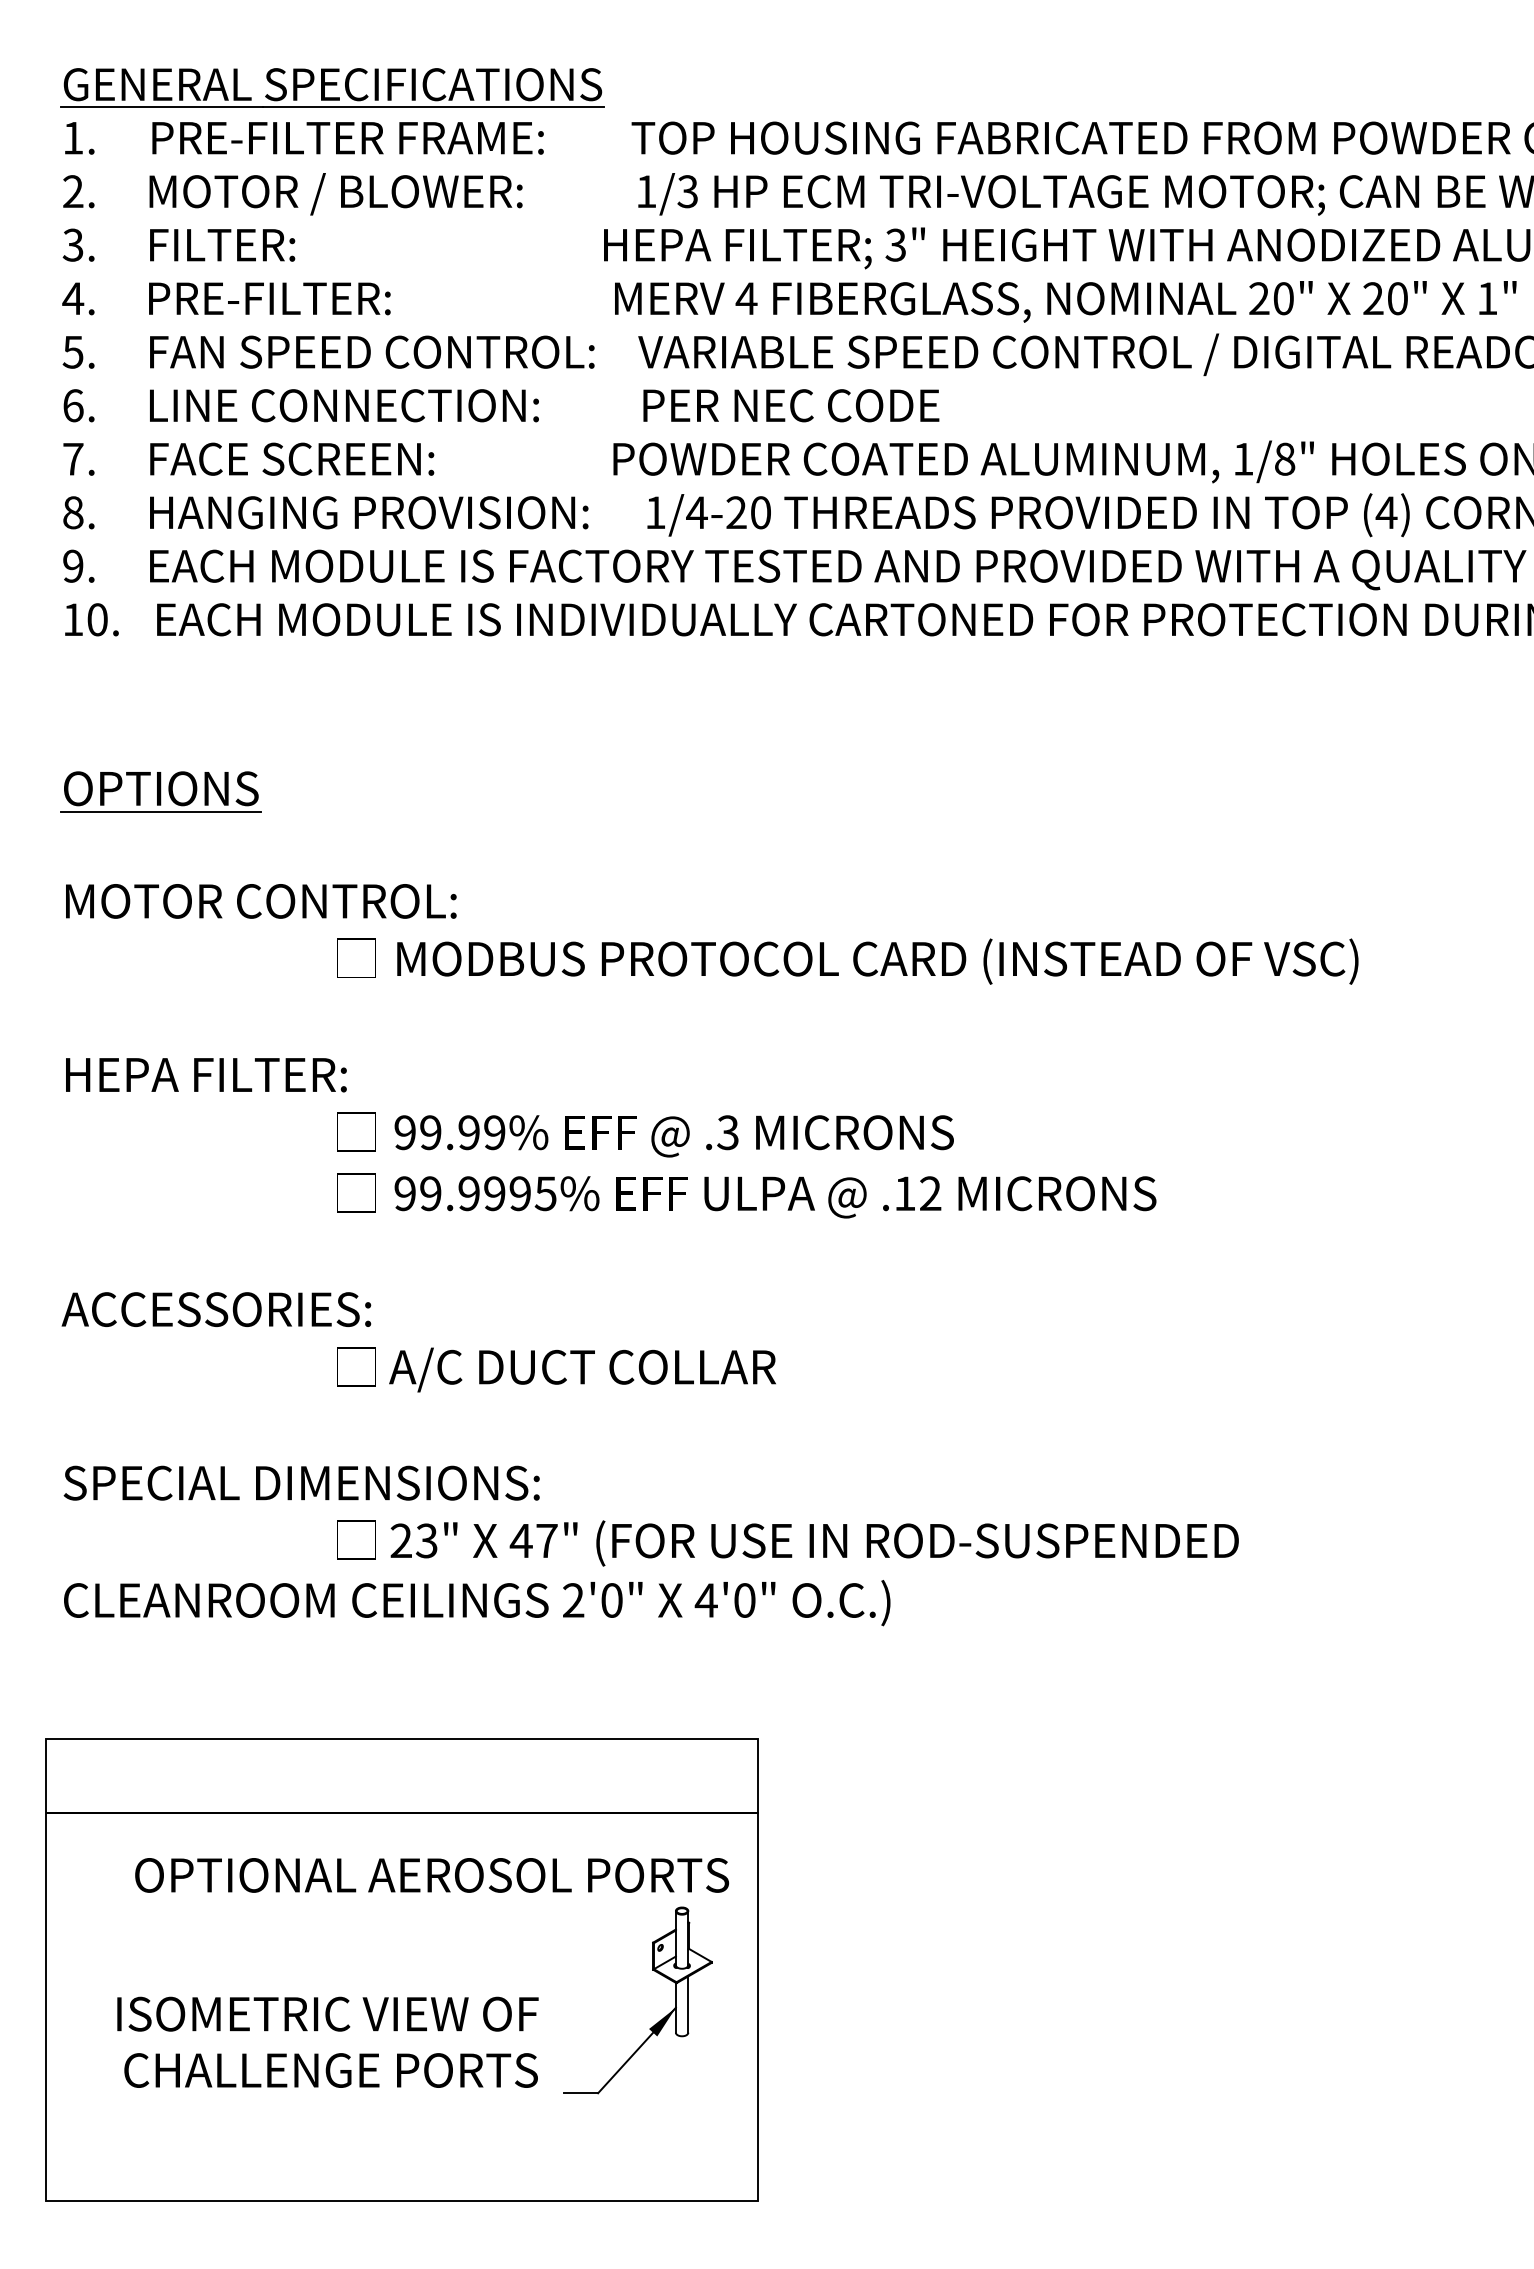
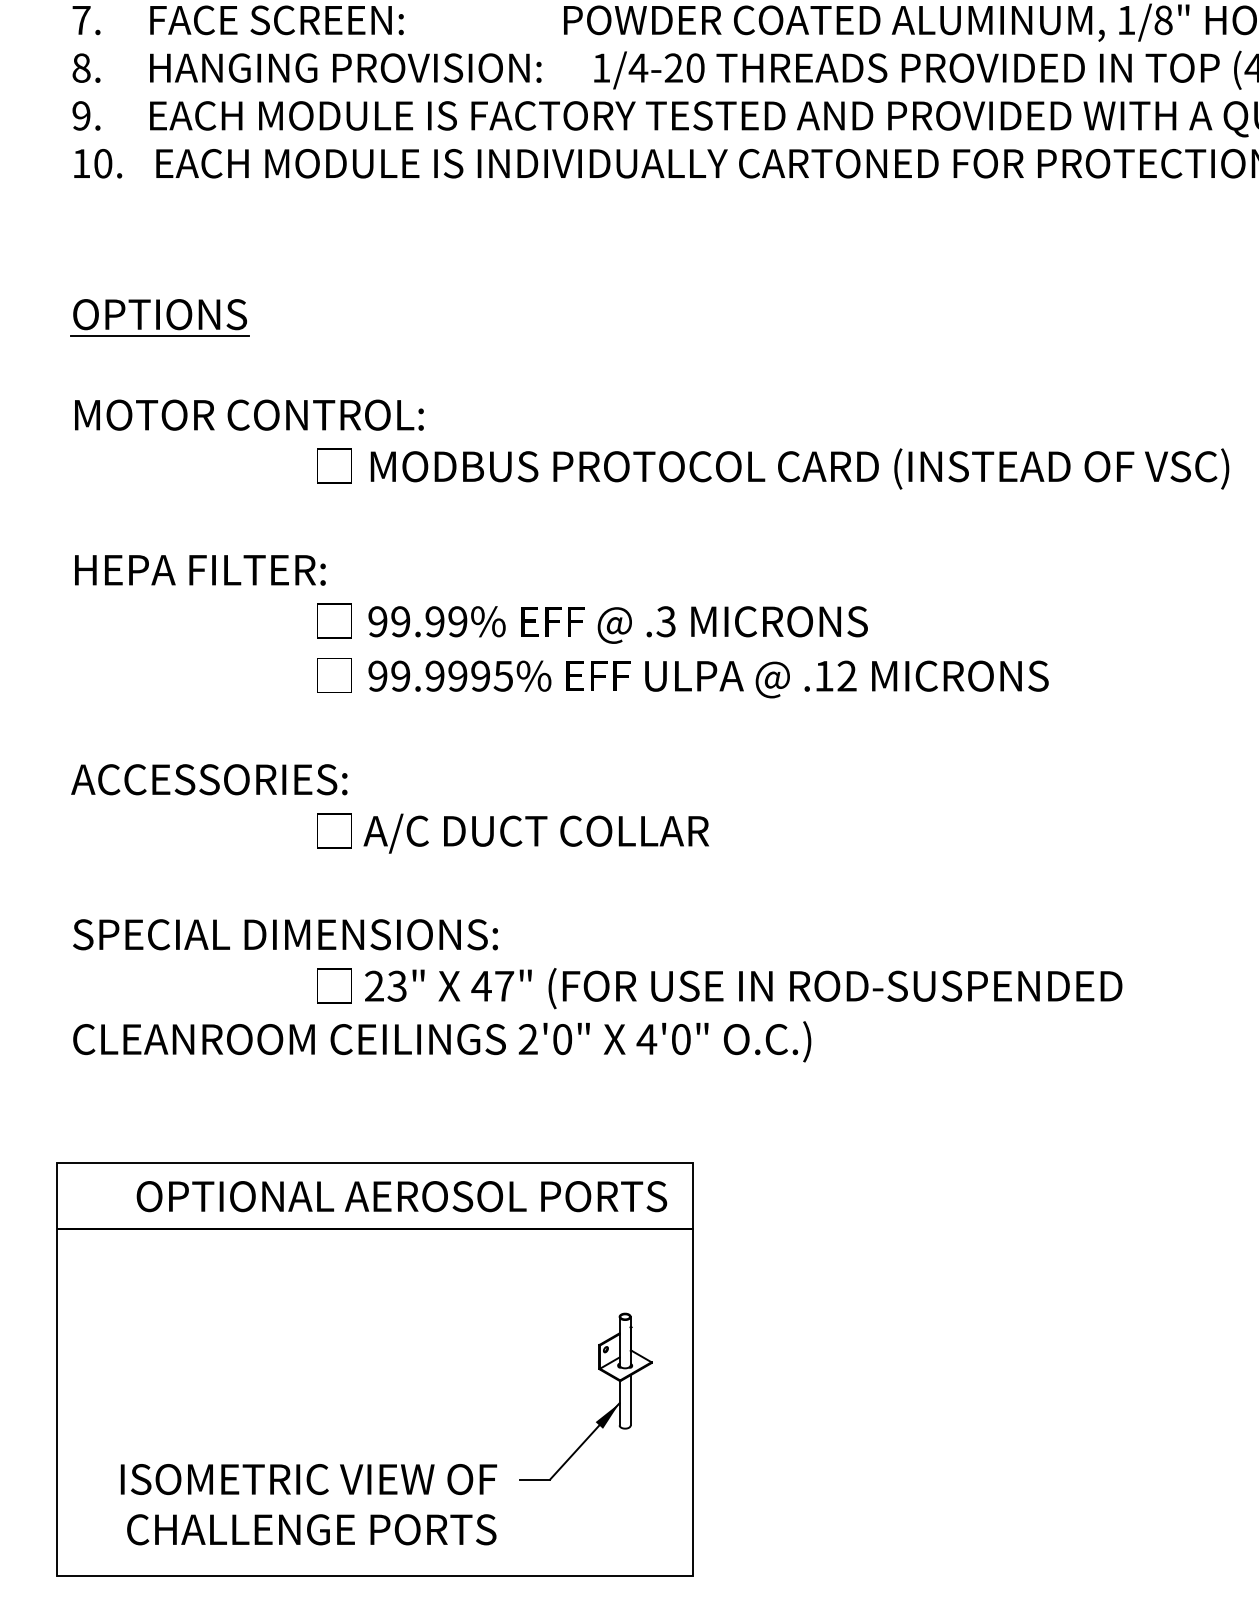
text: (432, 1875) -> (402, 1196), moved
text: (327, 2041) -> (308, 1503), moved

